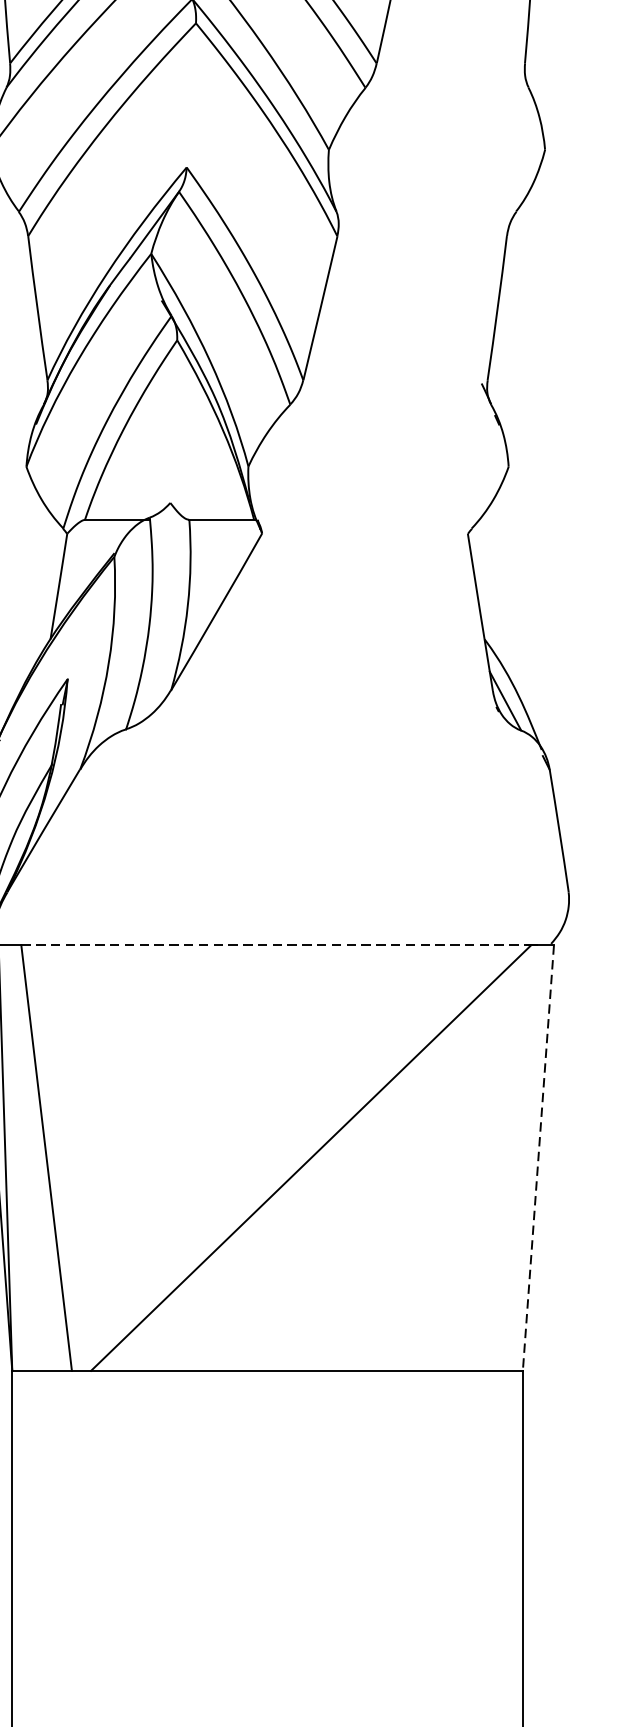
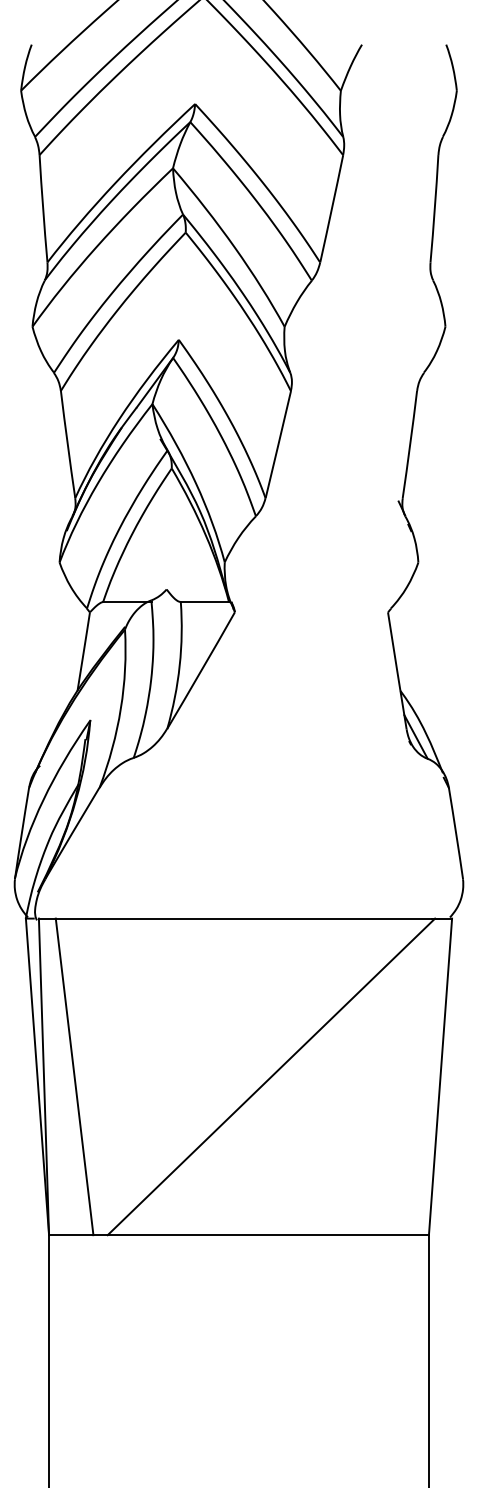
line: (276, 945) -> (245, 918), dashed -> solid
line: (538, 1157) -> (440, 1076), dashed -> solid

